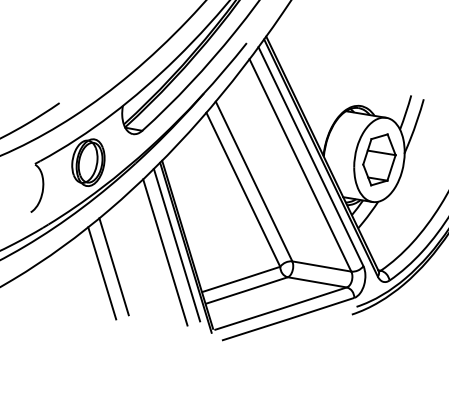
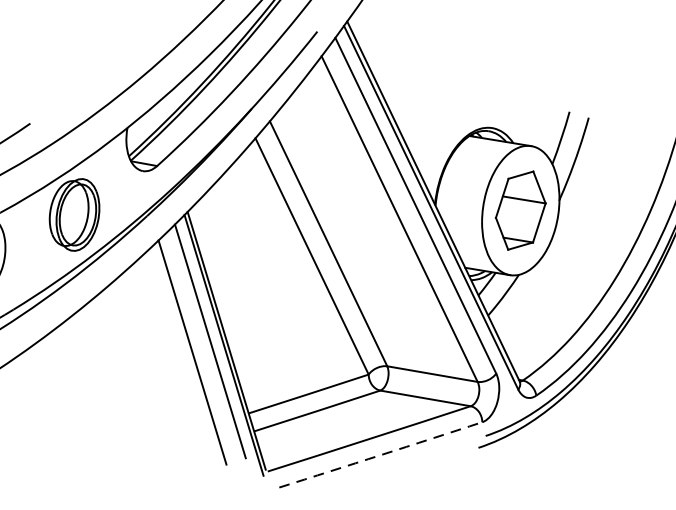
line: (113, 266) -> (113, 374), removed
line: (102, 273) -> (96, 384), removed
arc: (288, 319) -> (381, 455), solid -> dashed

